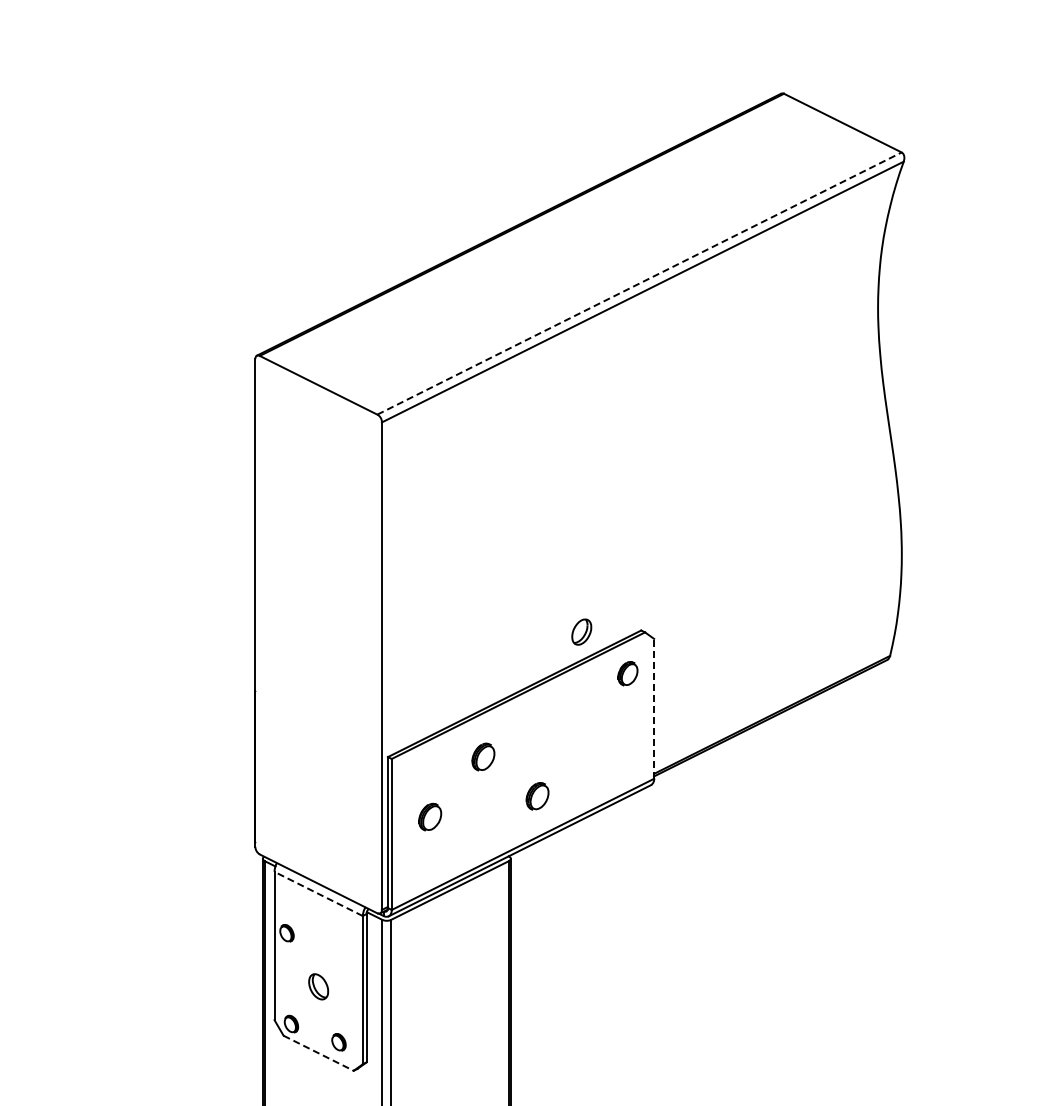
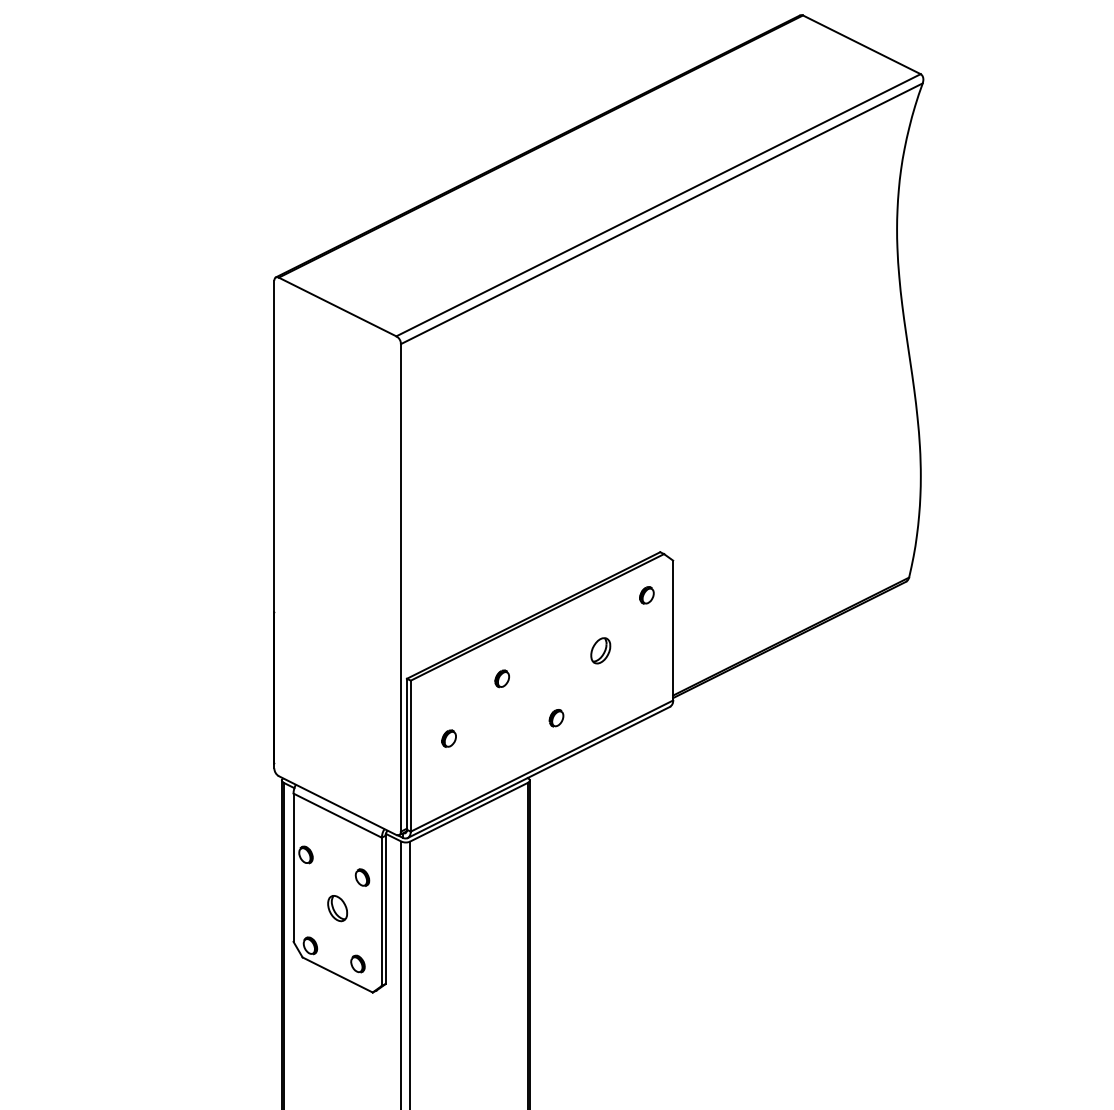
line: (639, 283) -> (658, 205), dashed -> solid
part: (581, 631) -> (600, 650), moved
part: (627, 673) -> (646, 595), size x0.71
line: (654, 708) -> (673, 630), dashed -> solid
part: (482, 756) -> (501, 678), size x0.62
part: (537, 796) -> (556, 718), size x0.62
part: (429, 816) -> (448, 738), size x0.62
line: (318, 893) -> (337, 815), dashed -> solid
part: (343, 955) -> (362, 877), added
line: (319, 1053) -> (338, 975), dashed -> solid

